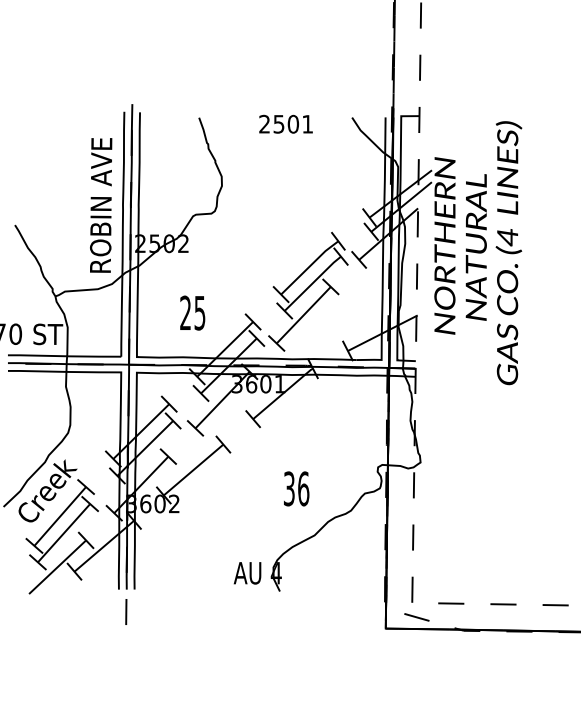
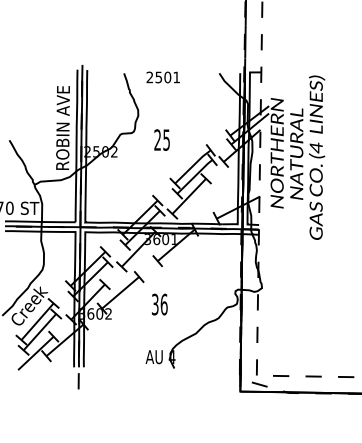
text: (284, 124) -> (162, 77), moved
text: (191, 312) -> (161, 139), moved
text: (296, 488) -> (159, 304), moved

